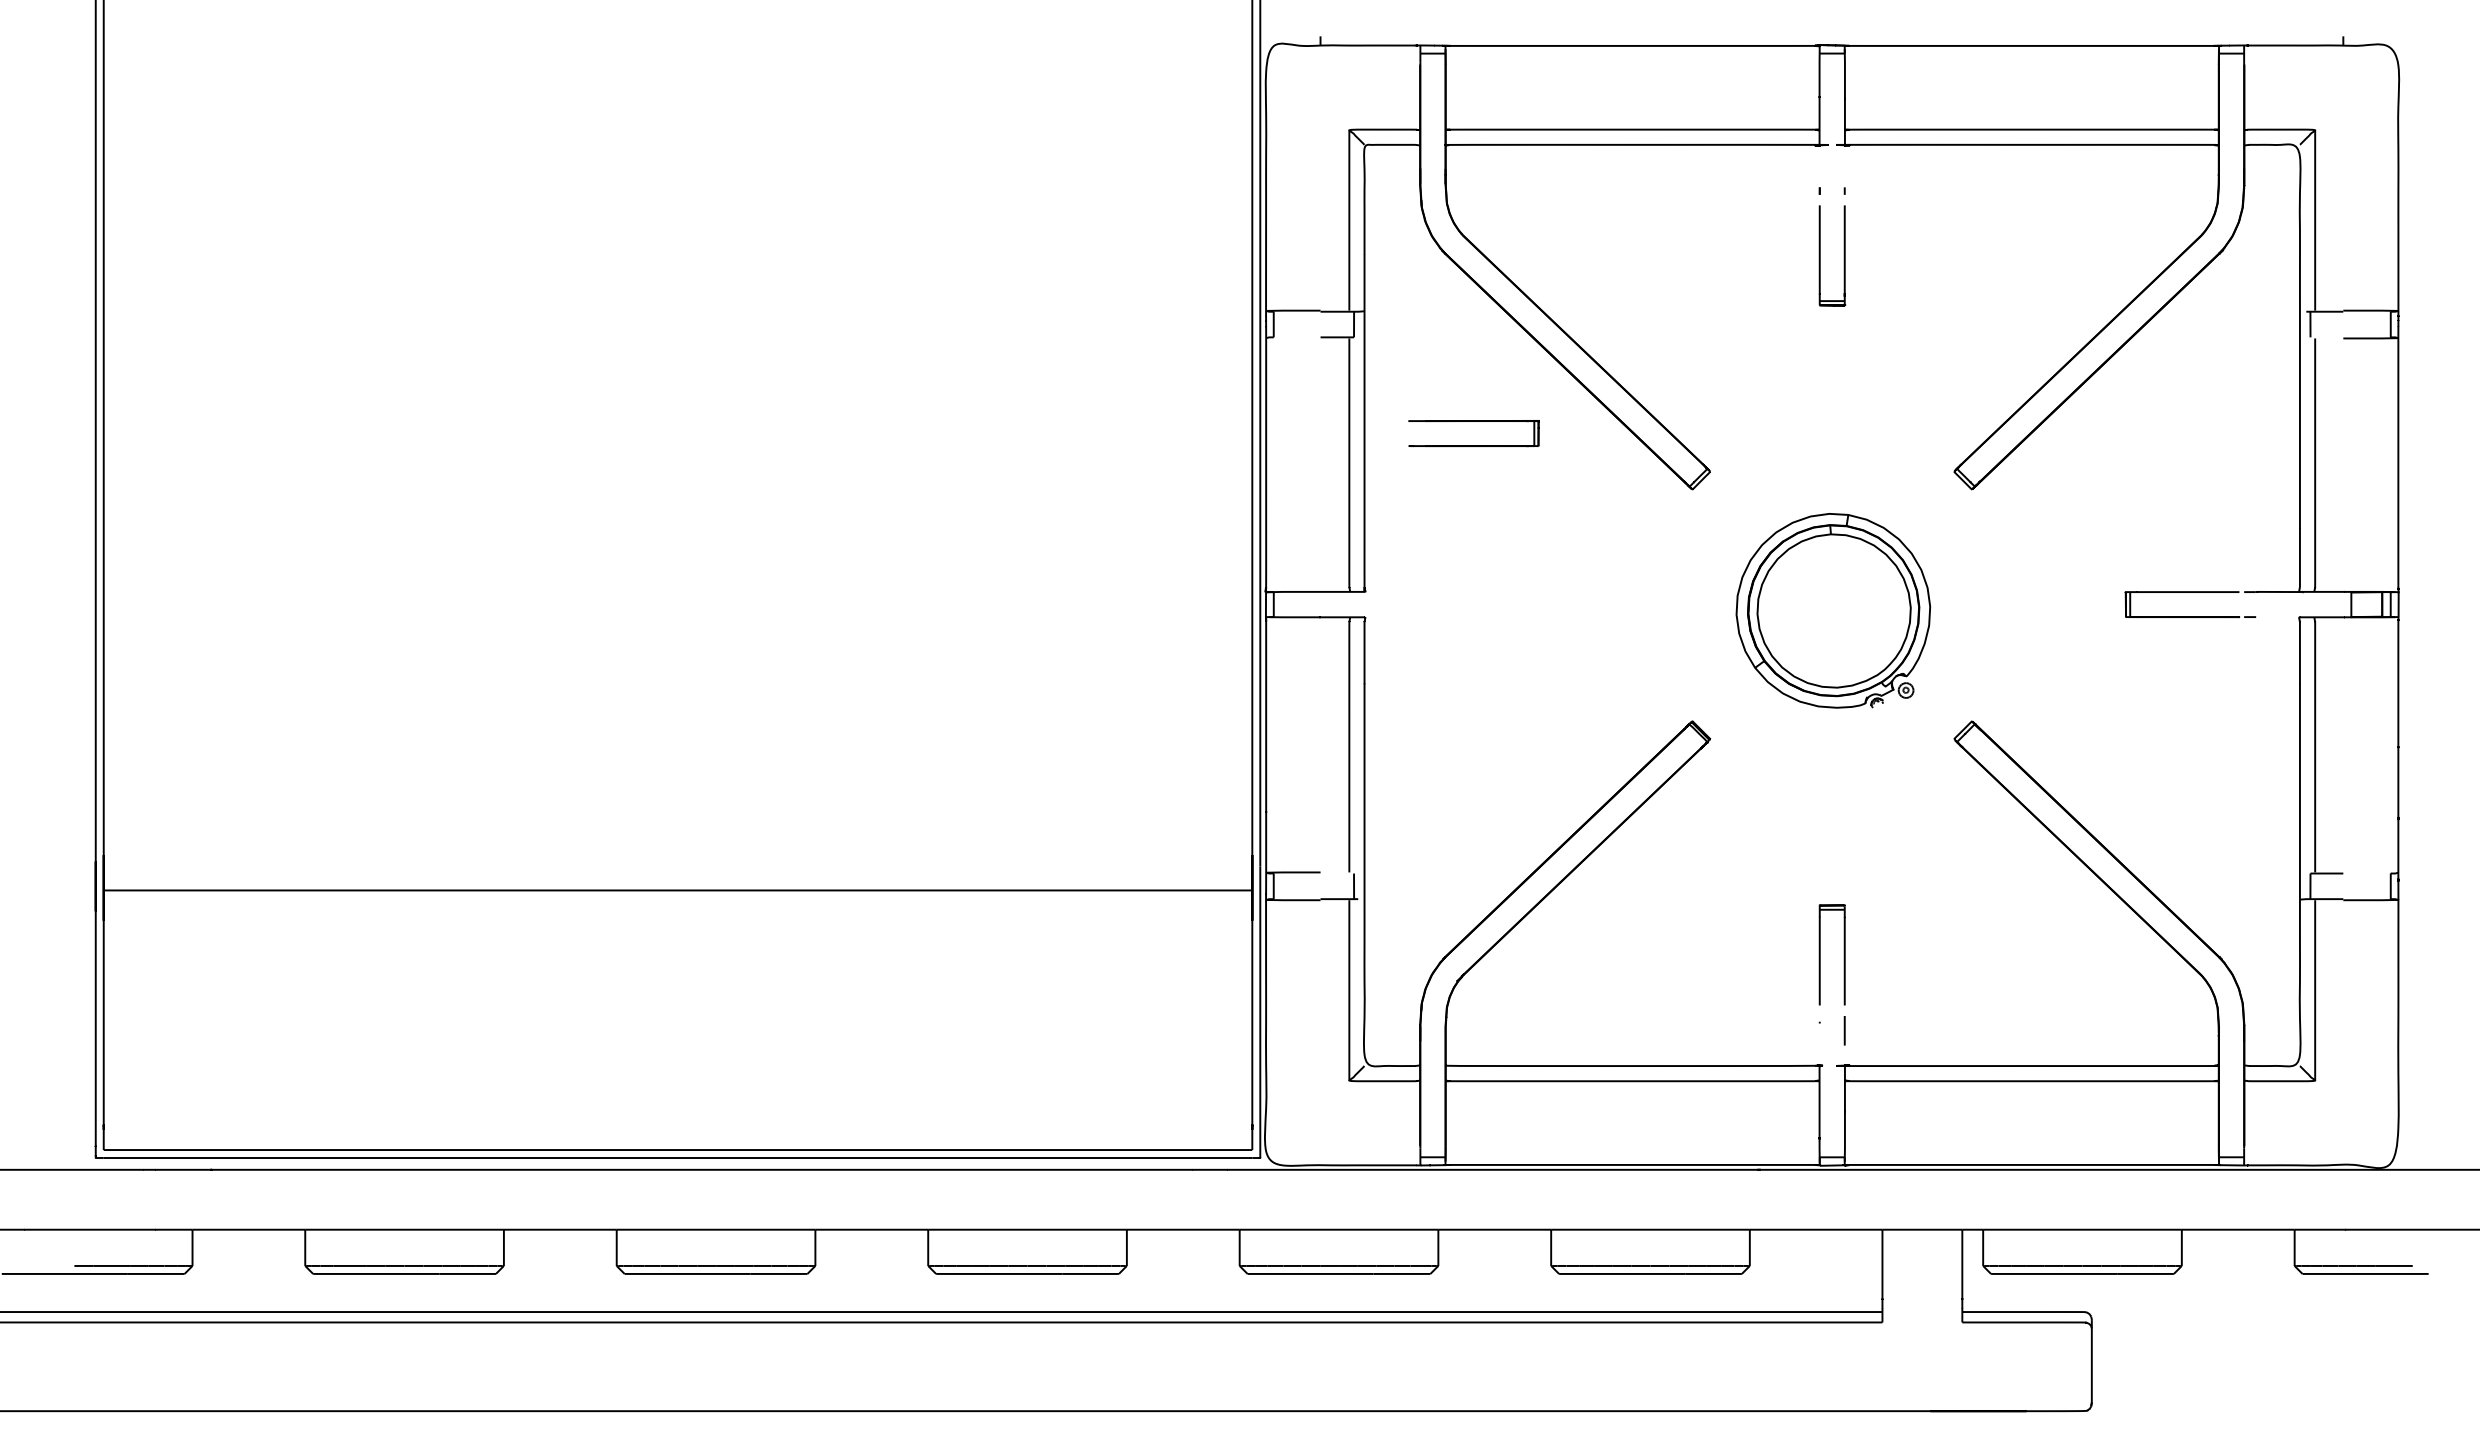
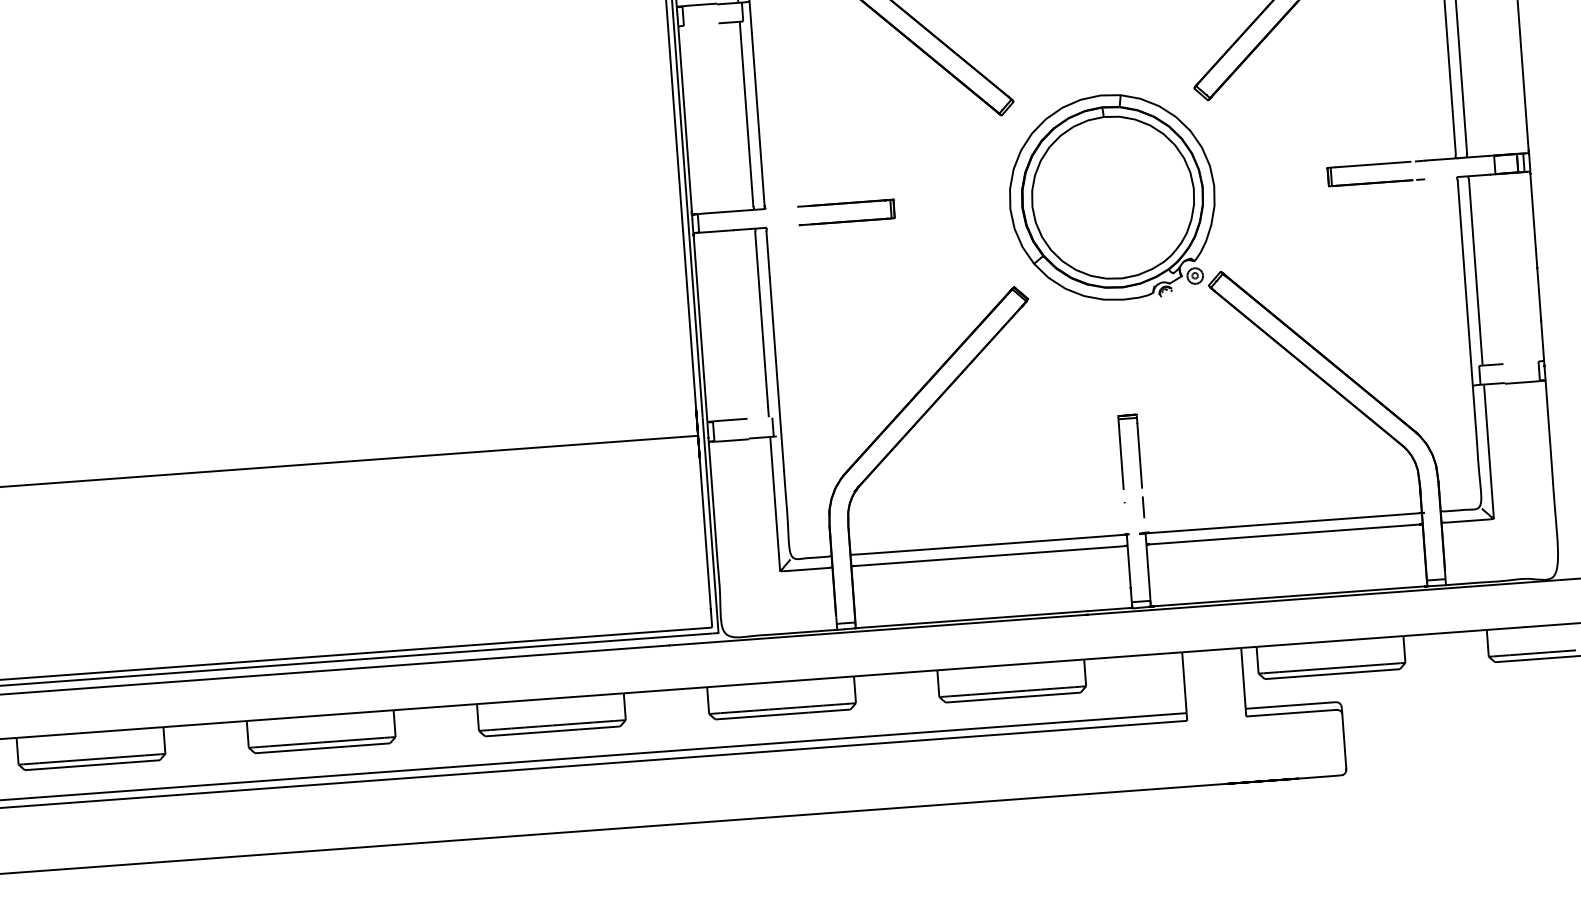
part: (1473, 421) -> (845, 203), moved
part: (1833, 610) -> (1112, 197), size x1.43

